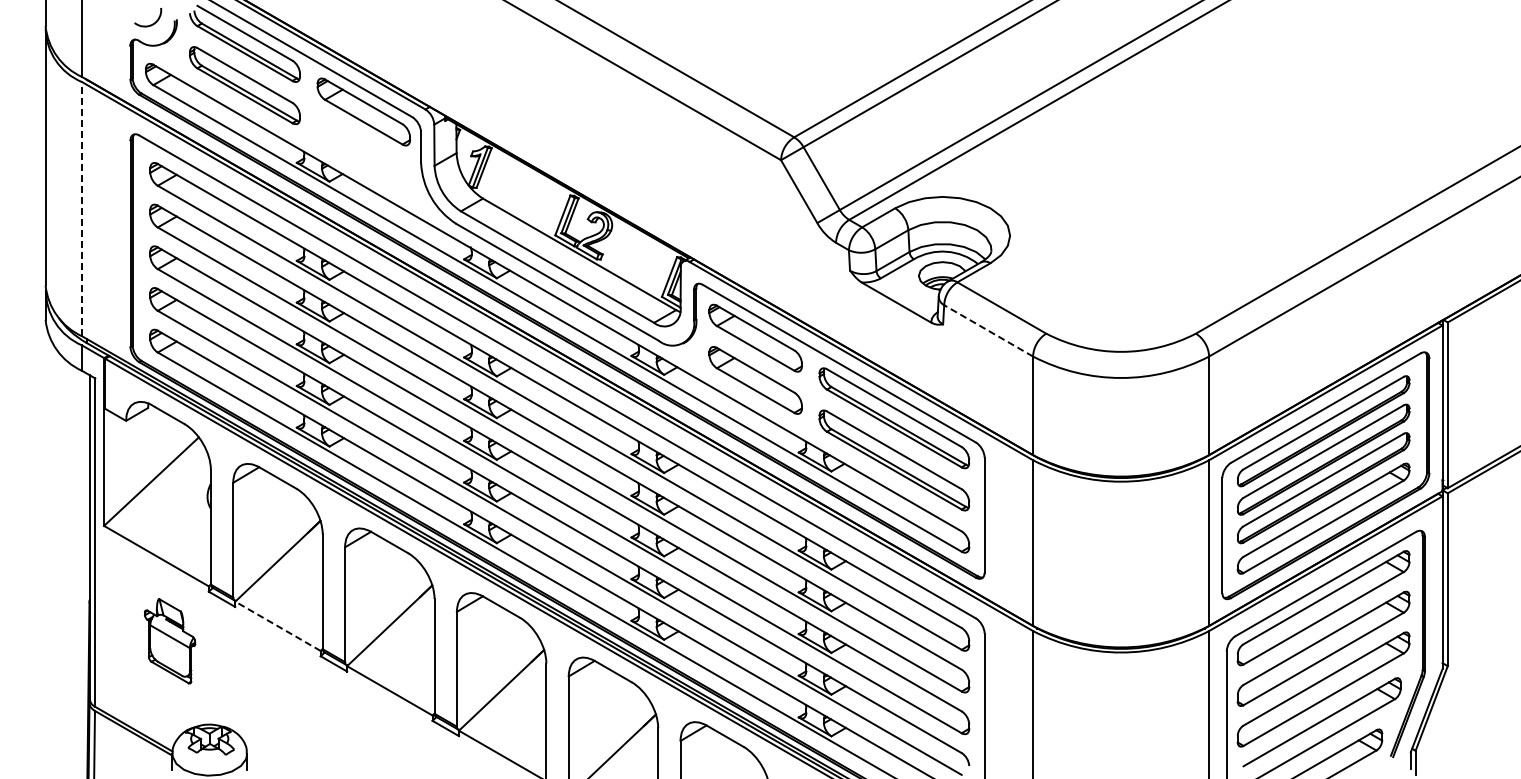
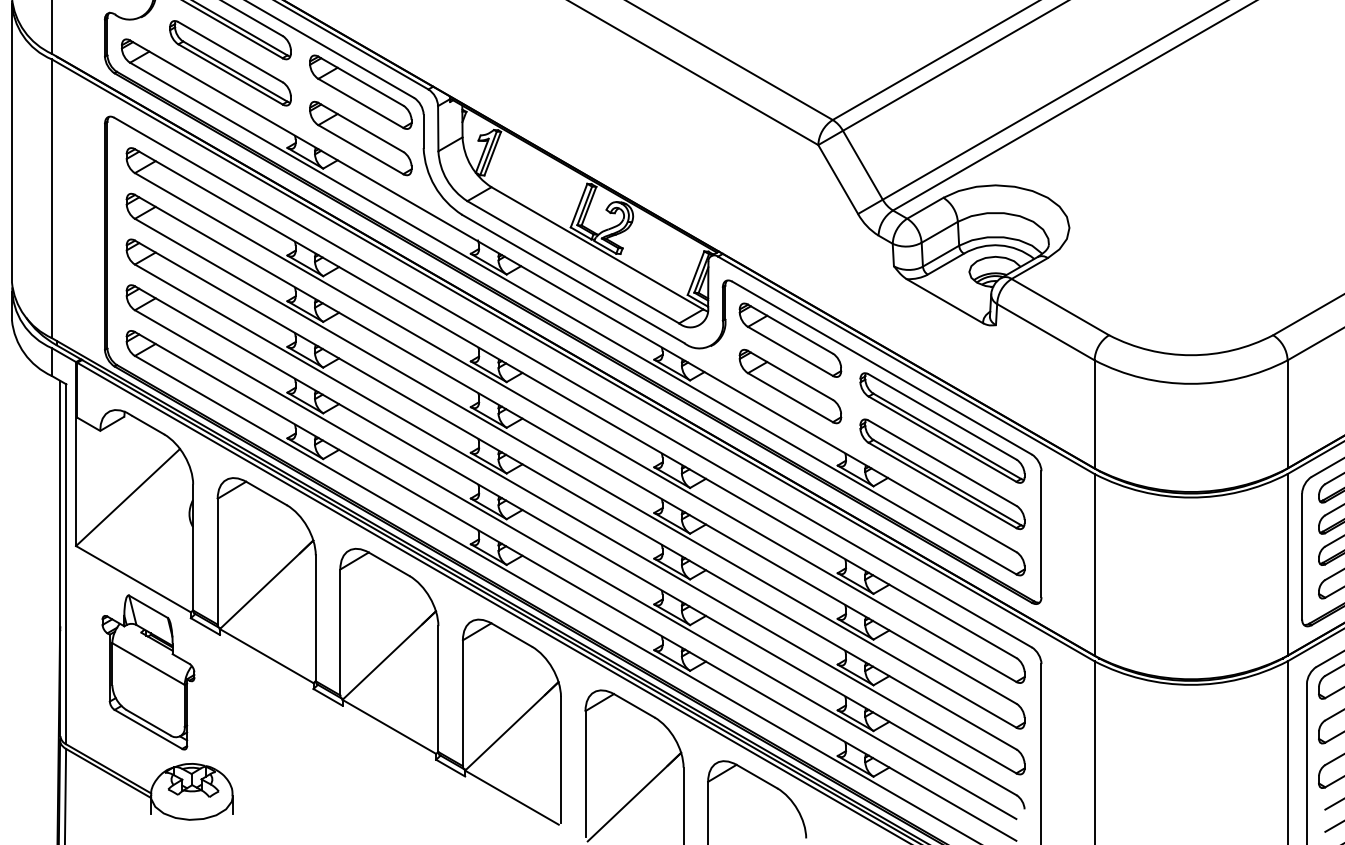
part: (363, 153) -> (360, 137), added
line: (82, 208) -> (52, 198), dashed -> solid
line: (988, 330) -> (1045, 331), dashed -> solid
line: (277, 626) -> (266, 656), dashed -> solid
part: (169, 641) -> (147, 672), size x1.67

